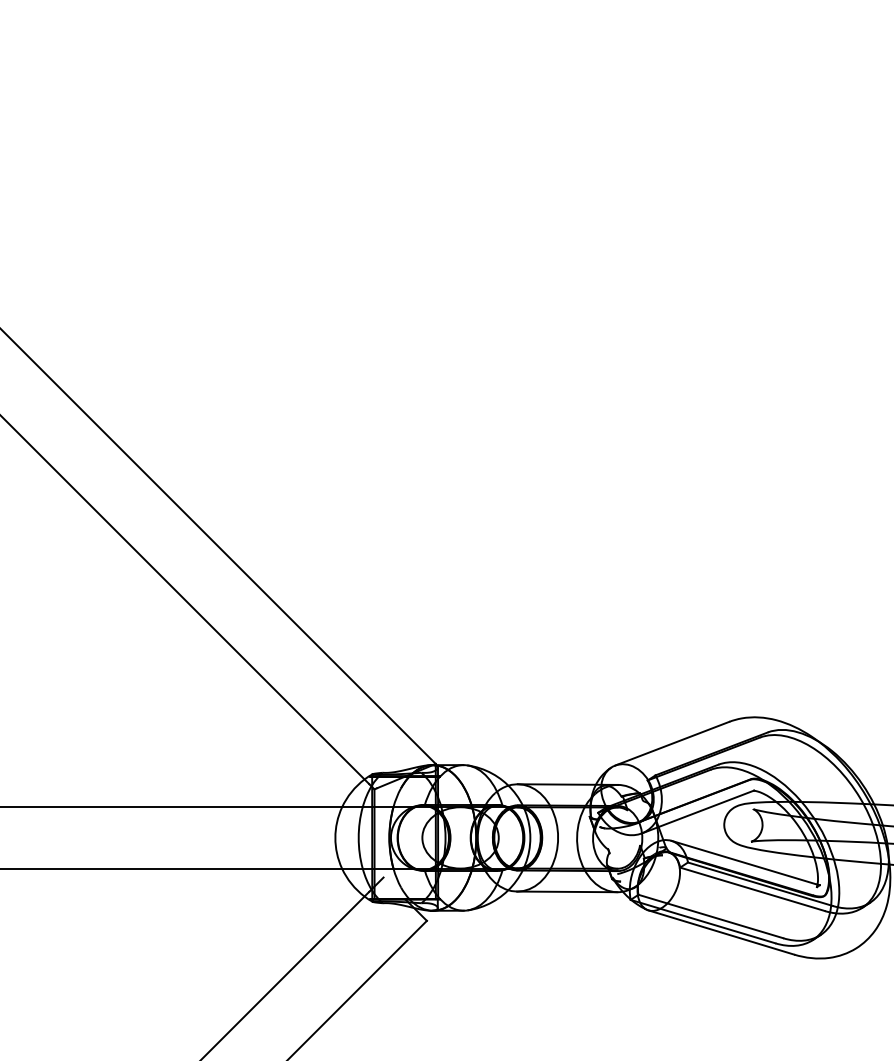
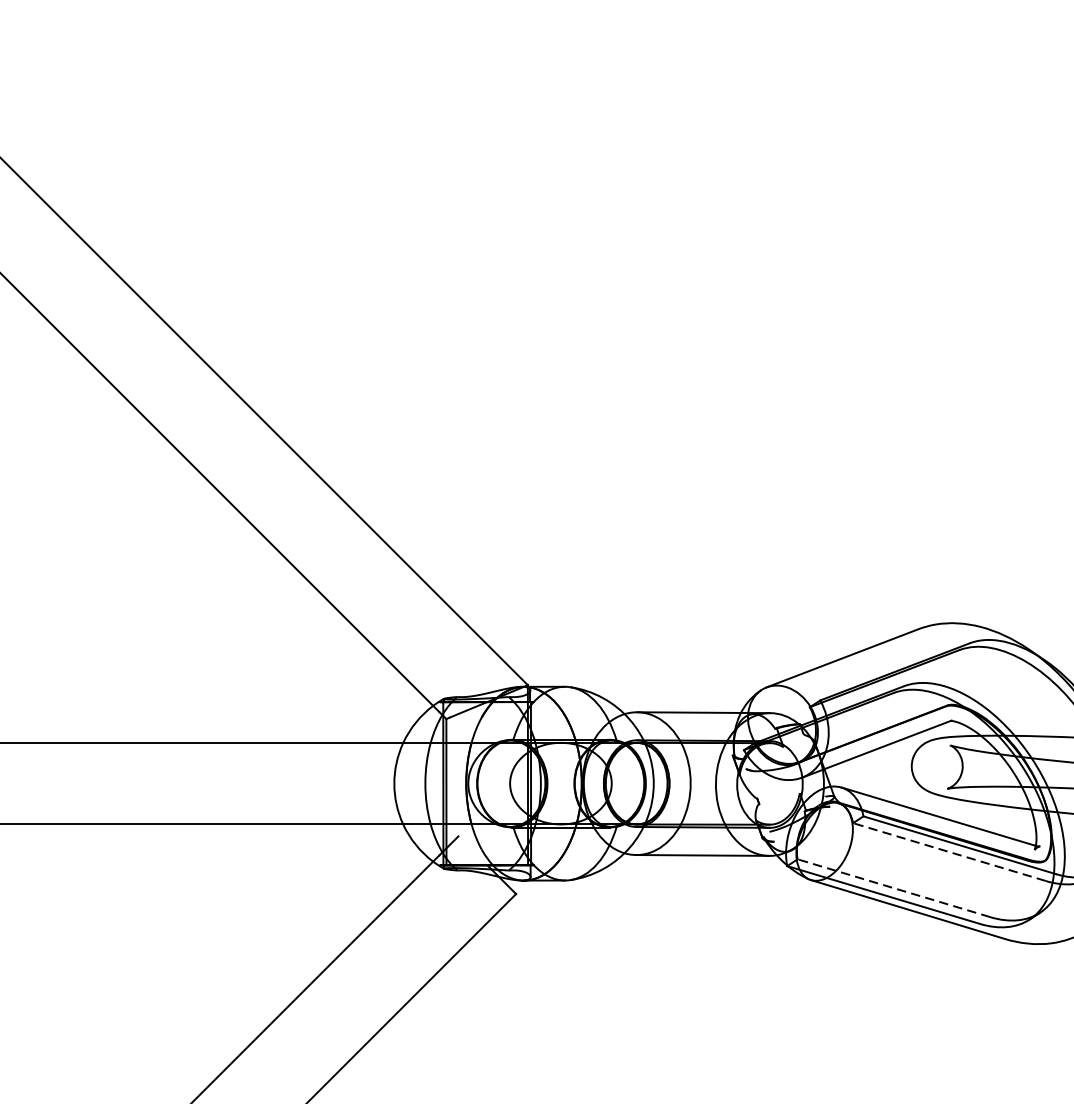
line: (752, 889) -> (949, 852), solid -> dashed
line: (710, 916) -> (893, 888), solid -> dashed

